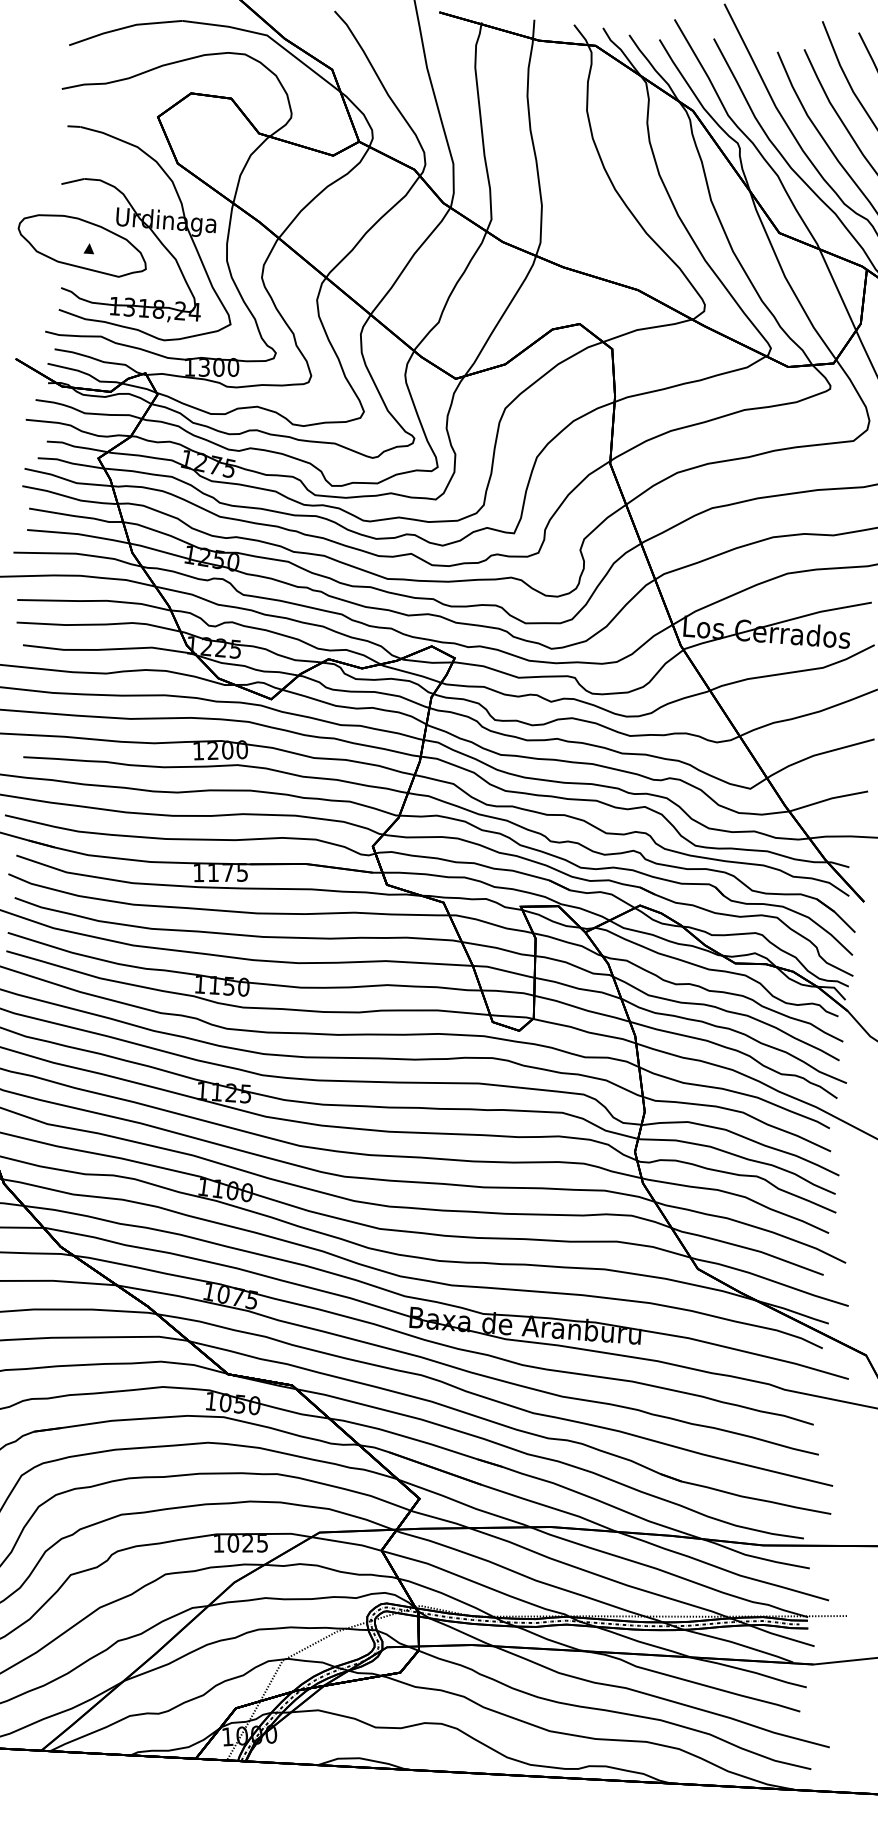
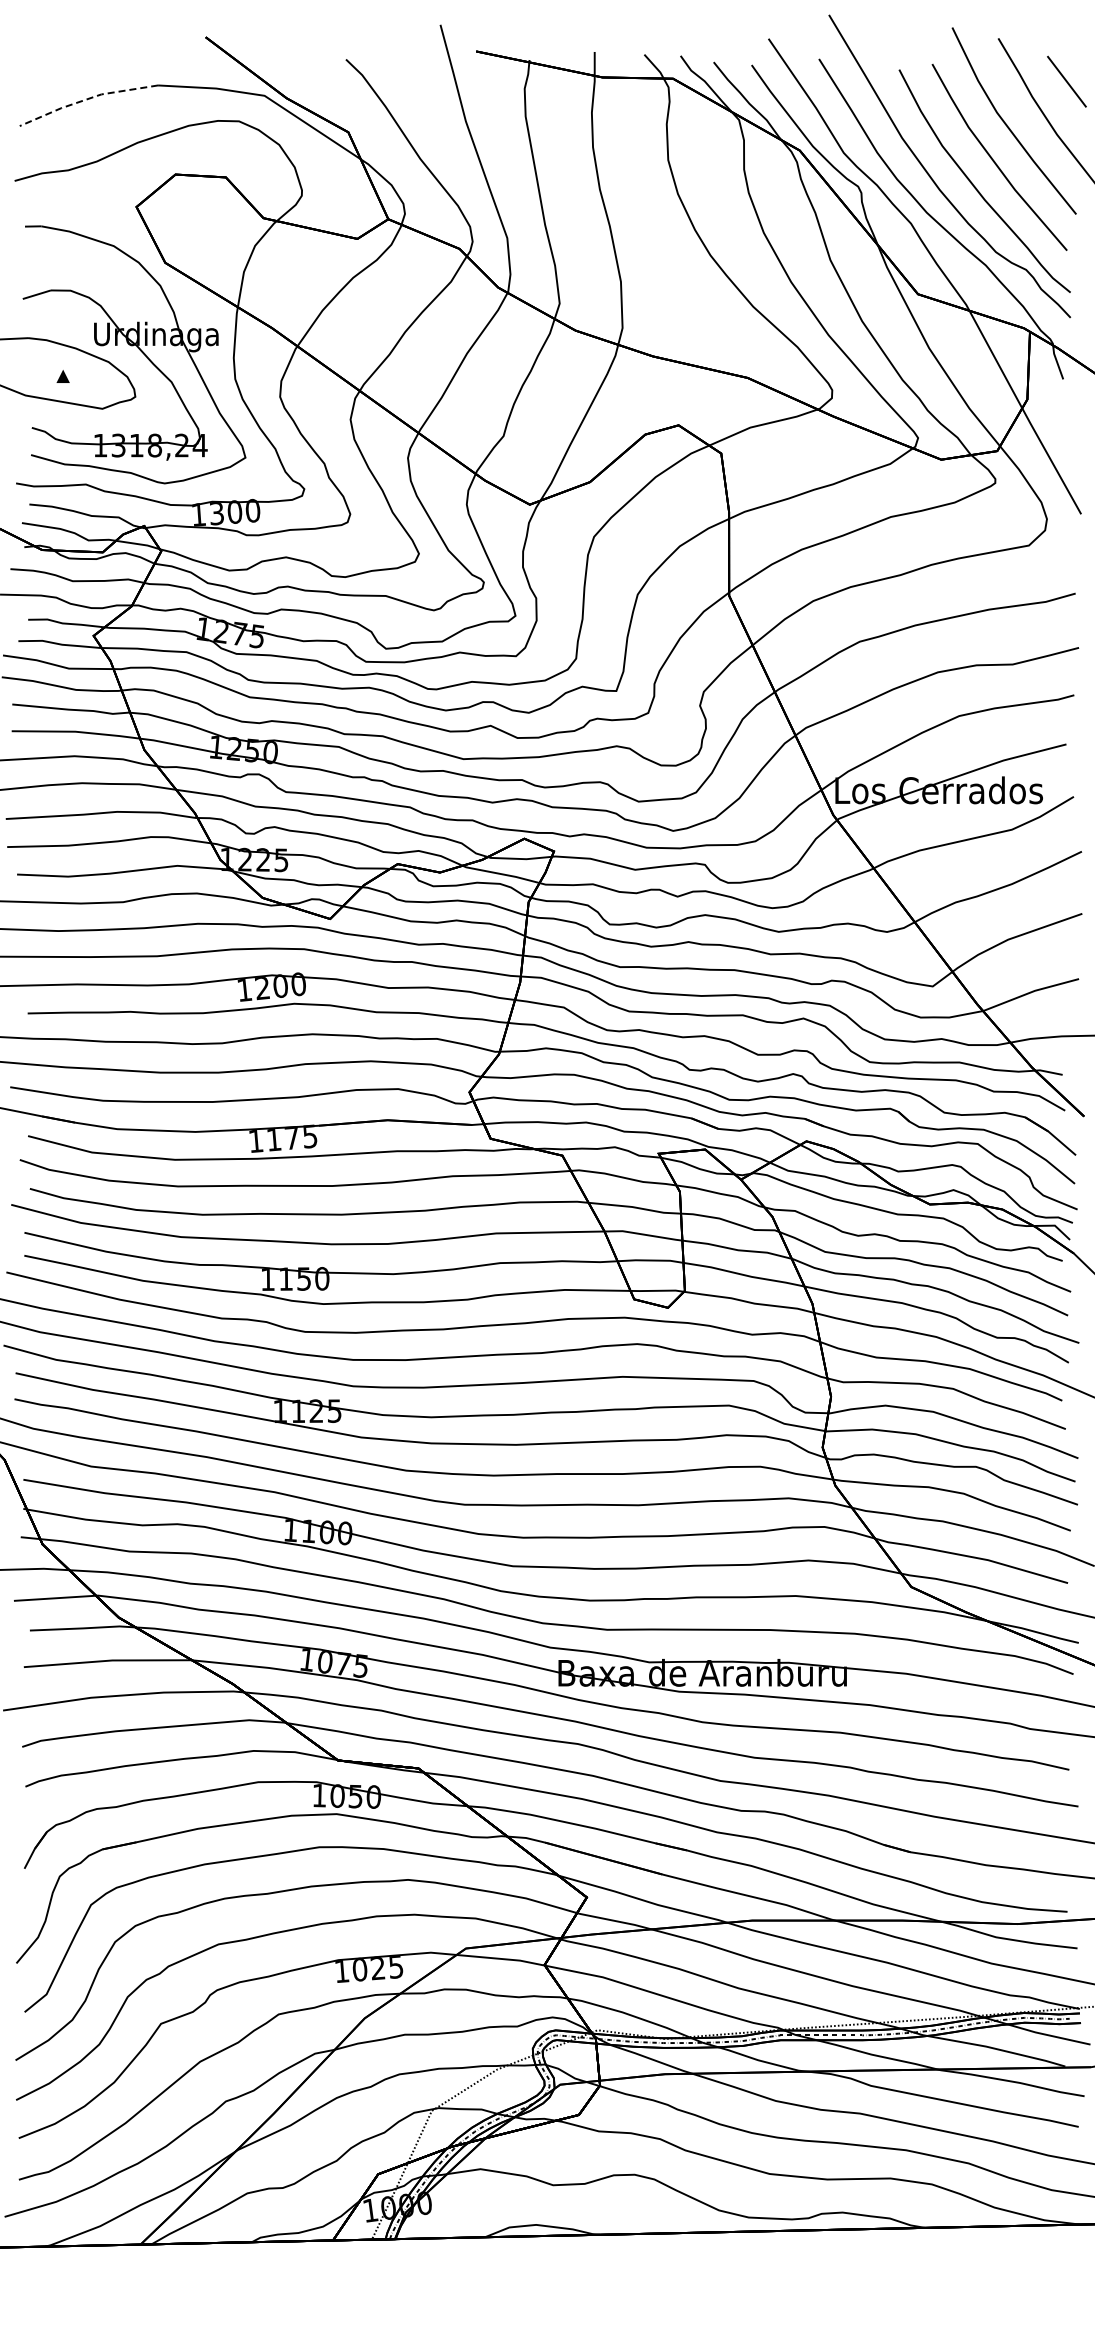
line: (124, 27) -> (86, 99), solid -> dashed

